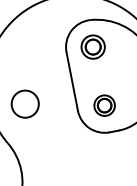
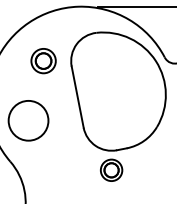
part: (93, 47) -> (43, 61), moved
circle: (25, 103) -> (28, 120), size x1.4
part: (104, 104) -> (111, 169), moved

